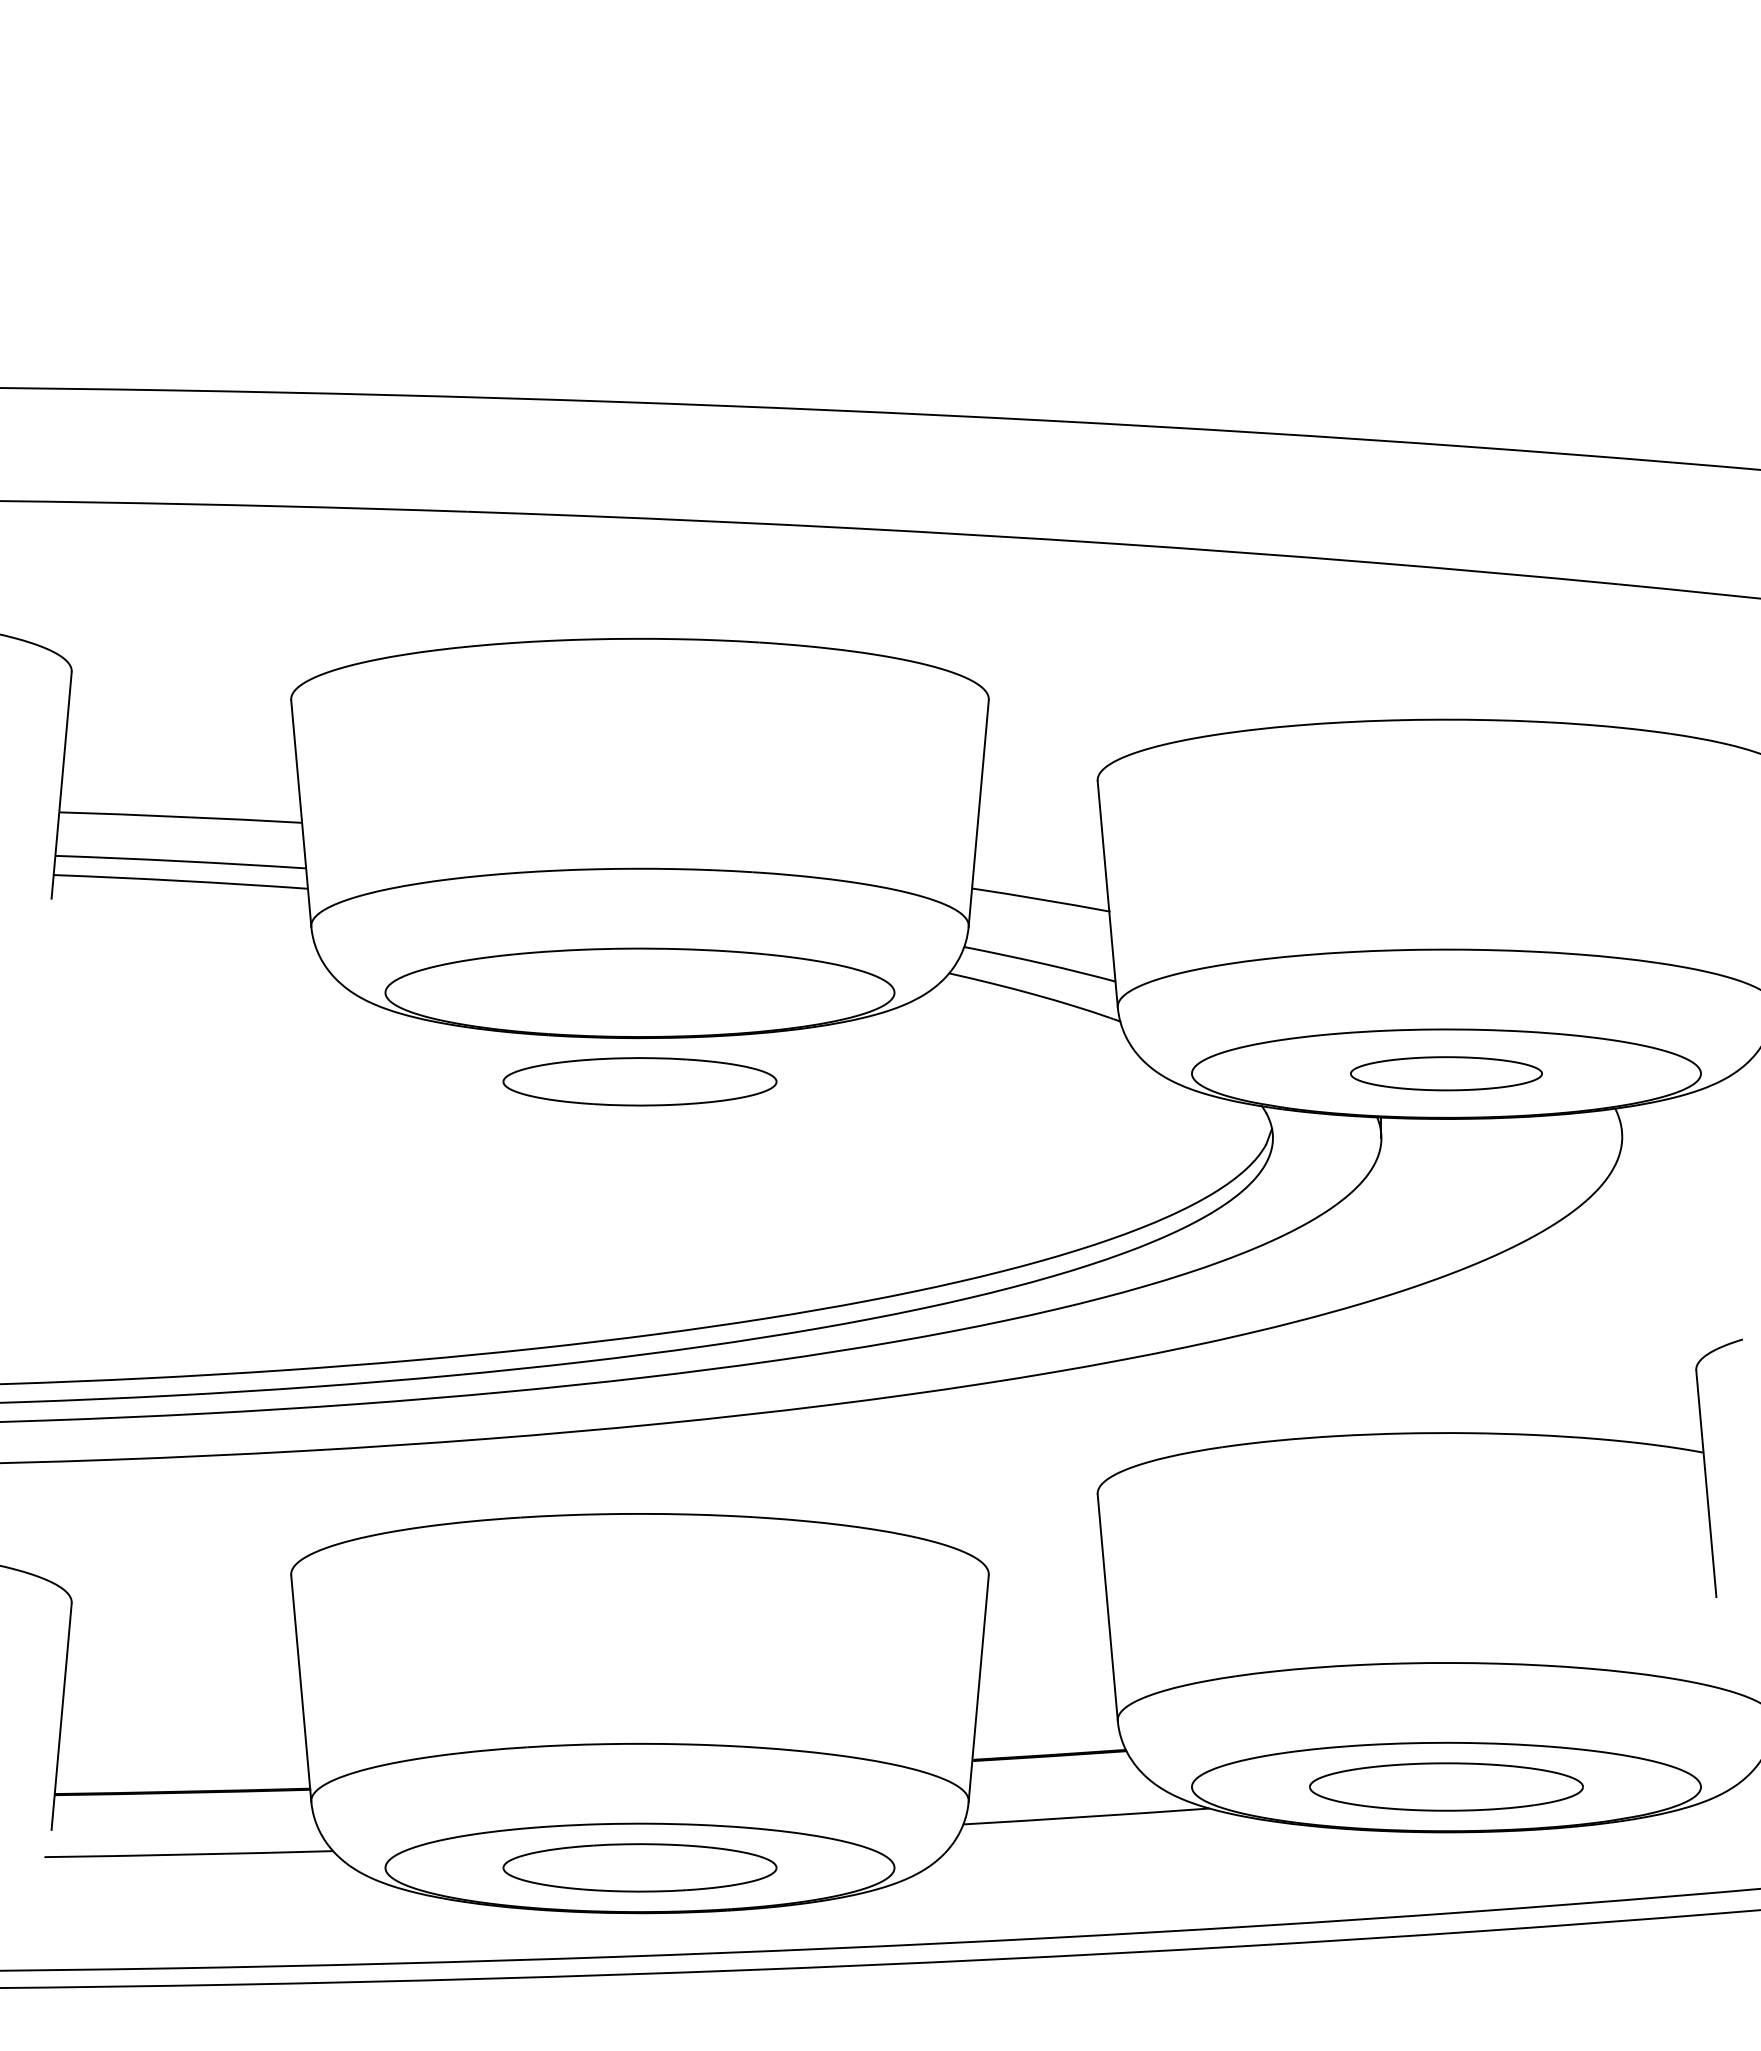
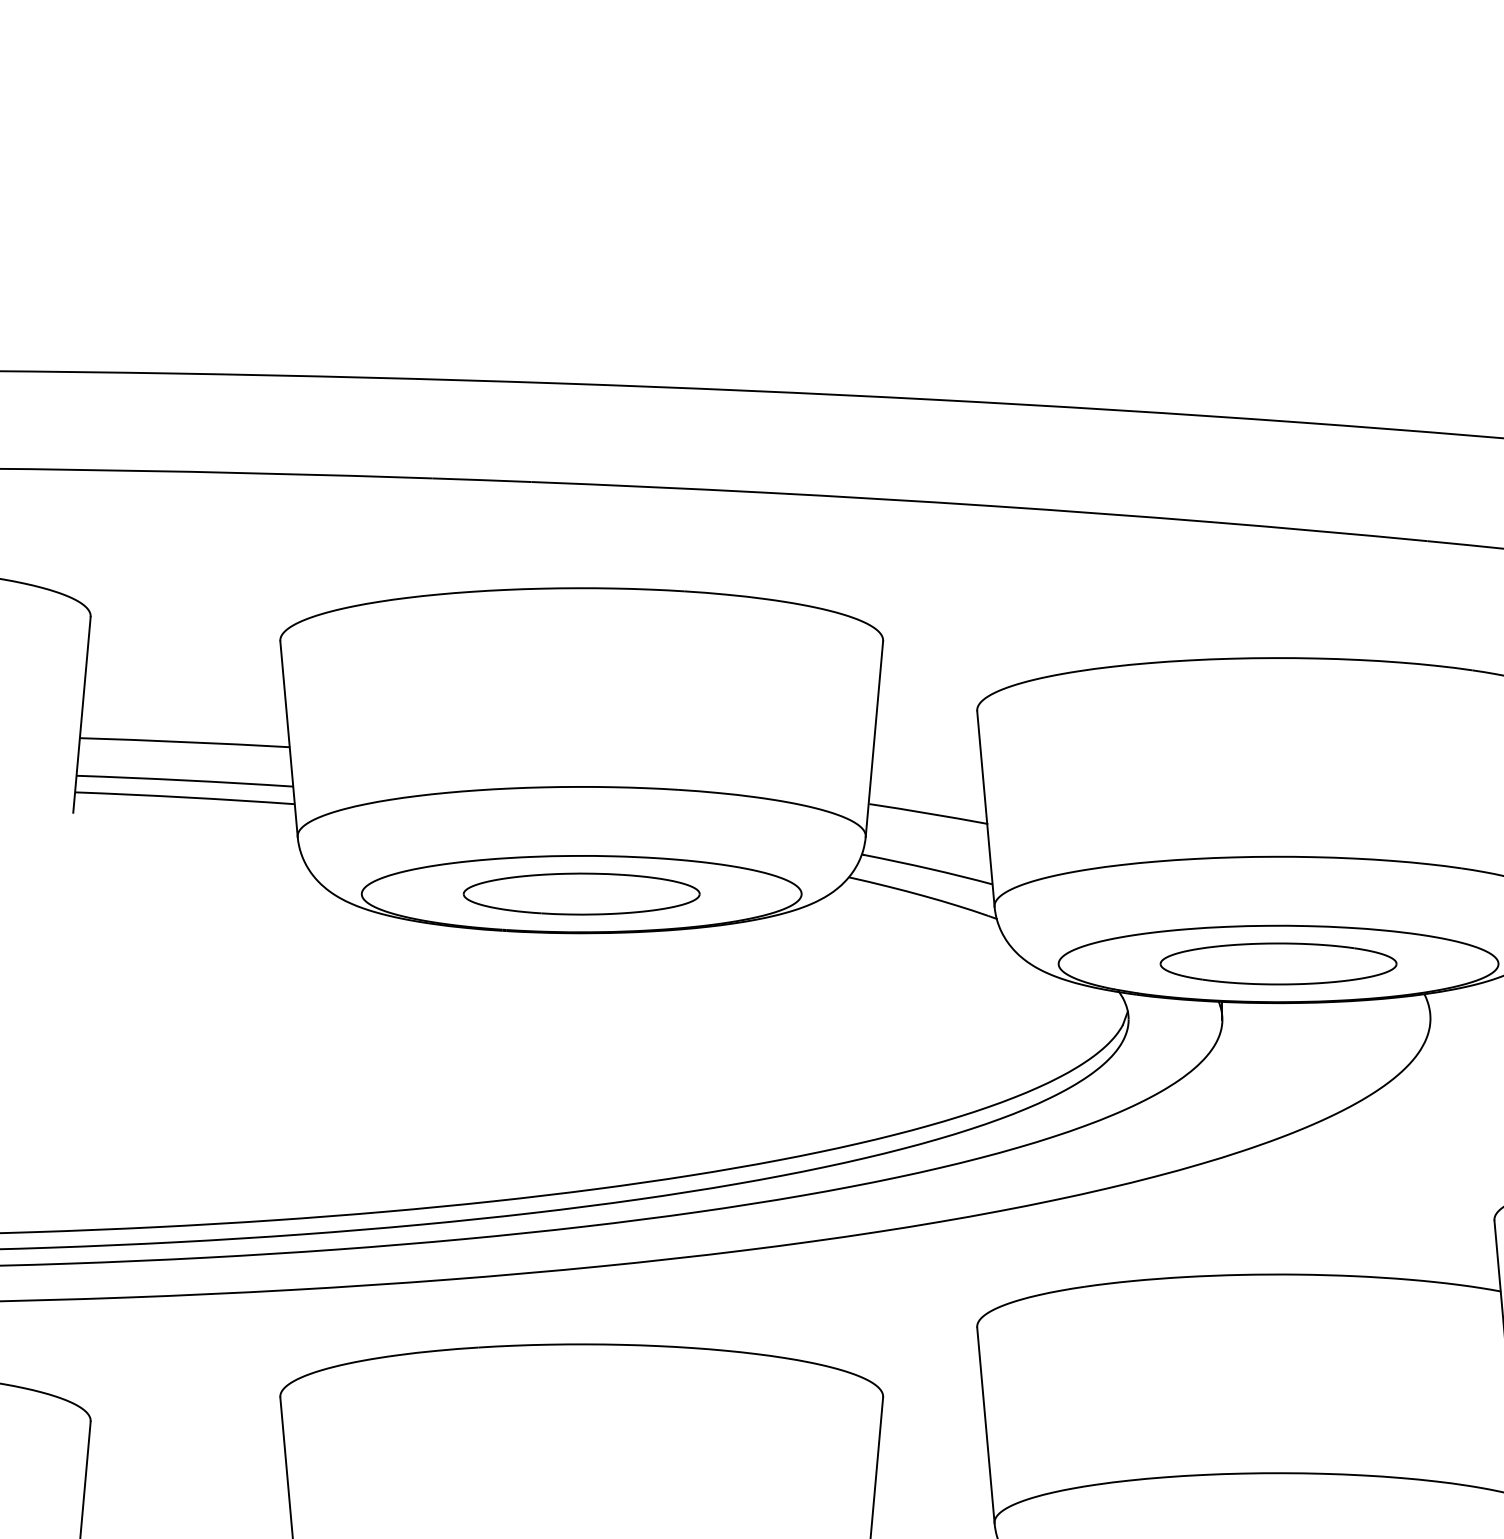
part: (1446, 1073) -> (1278, 963), size x1.43
part: (639, 1081) -> (581, 893), moved

